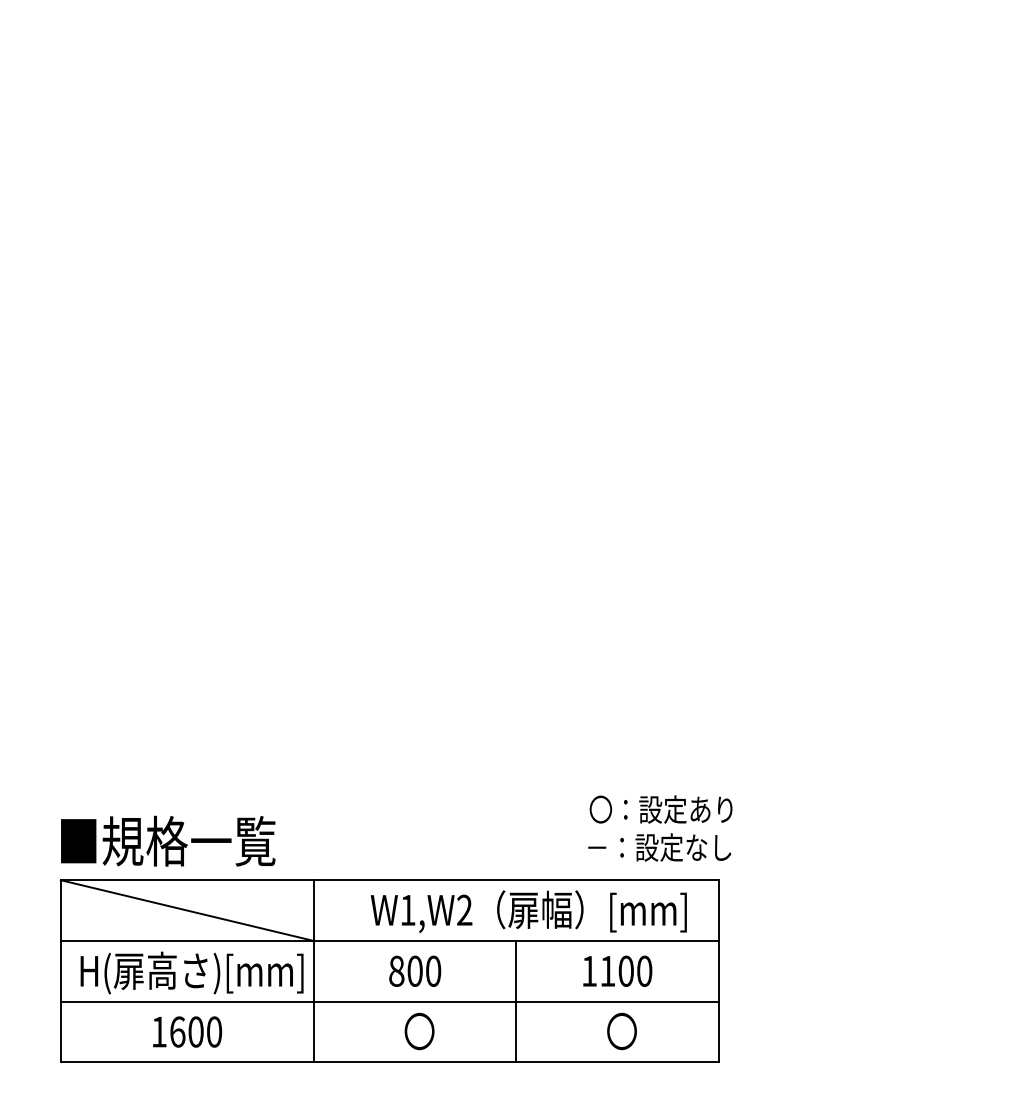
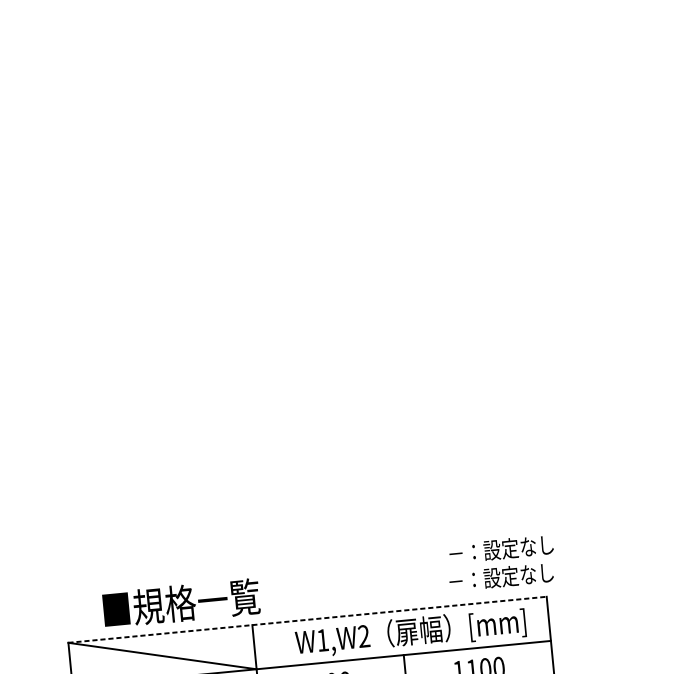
text: (661, 809) -> (500, 549), 〇：設定あり -> －：設定なし
text: (168, 840) -> (181, 602), moved
line: (389, 880) -> (307, 620), solid -> dashed

